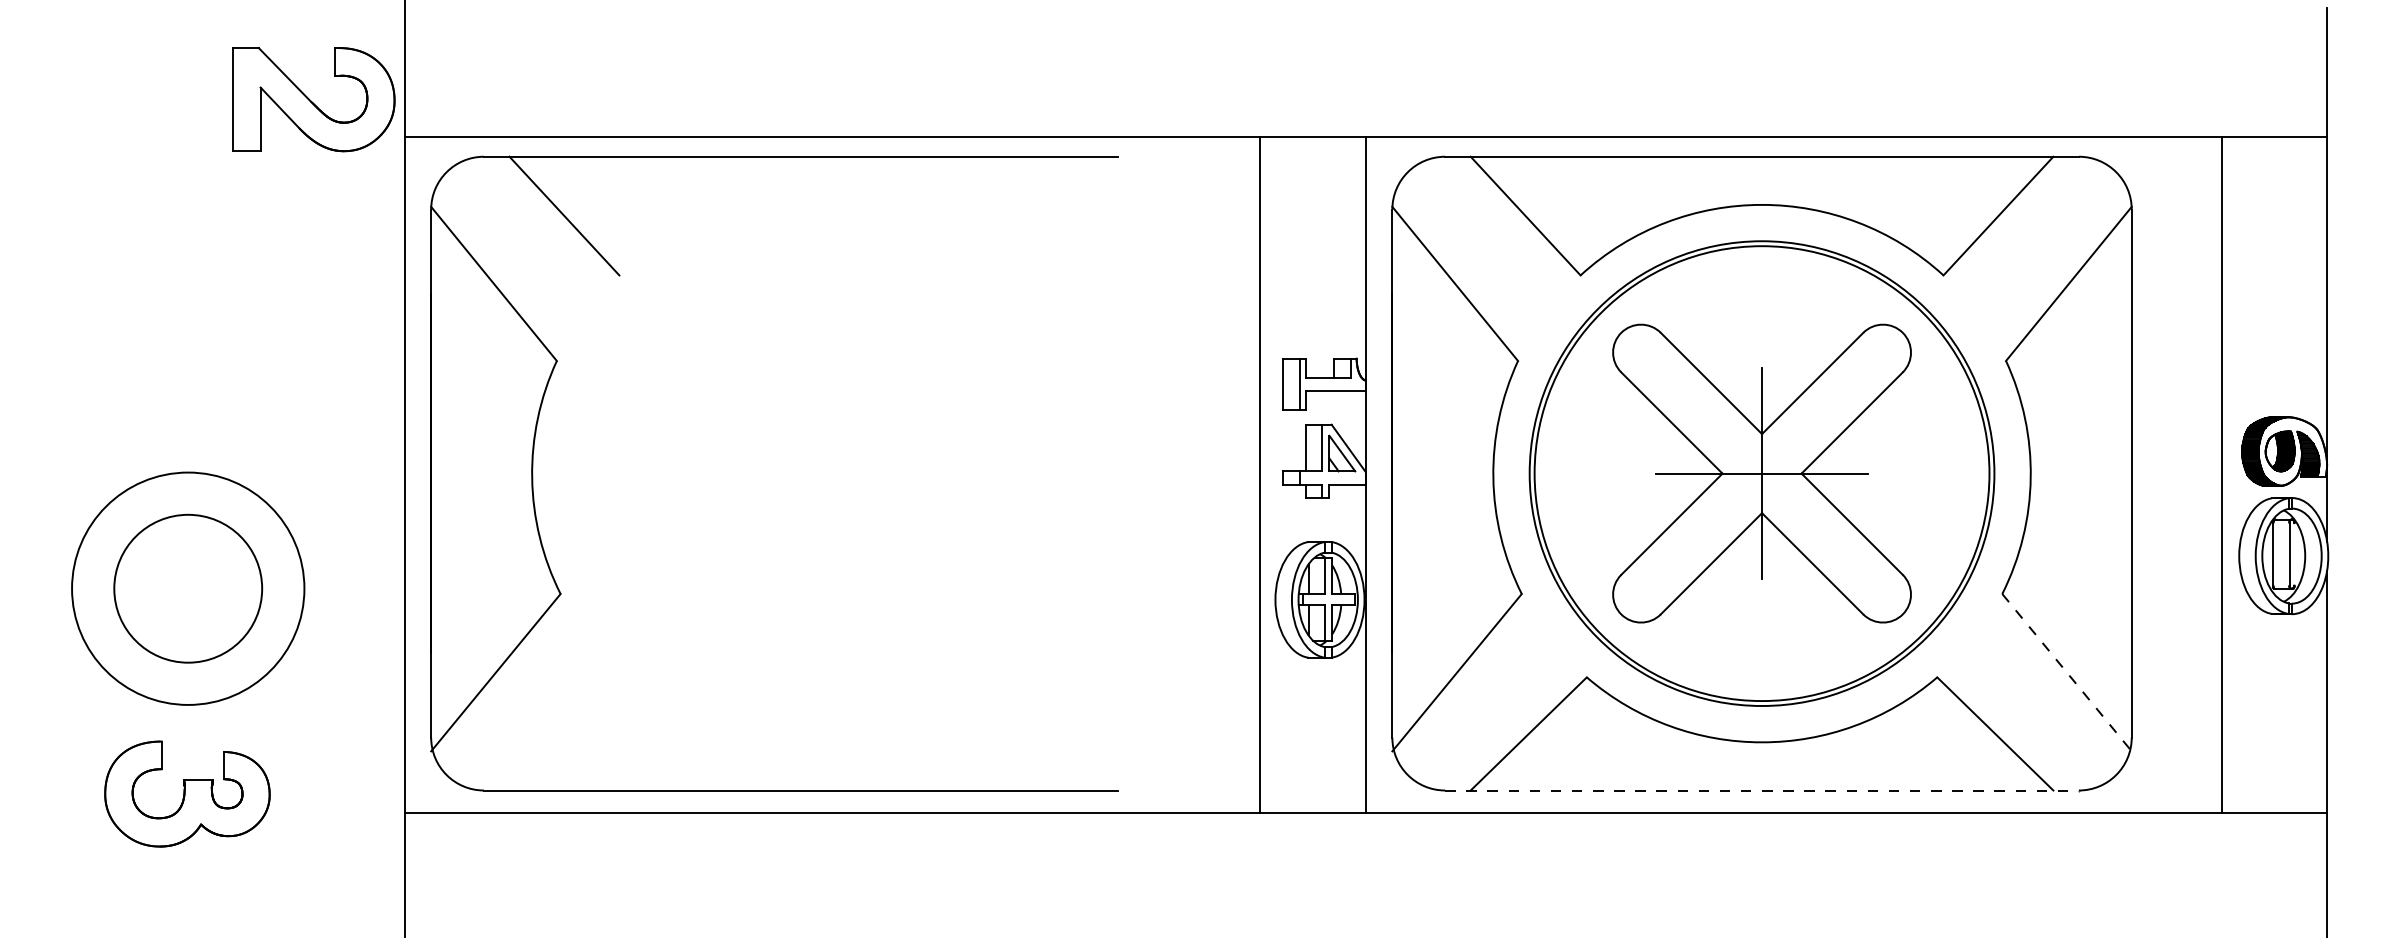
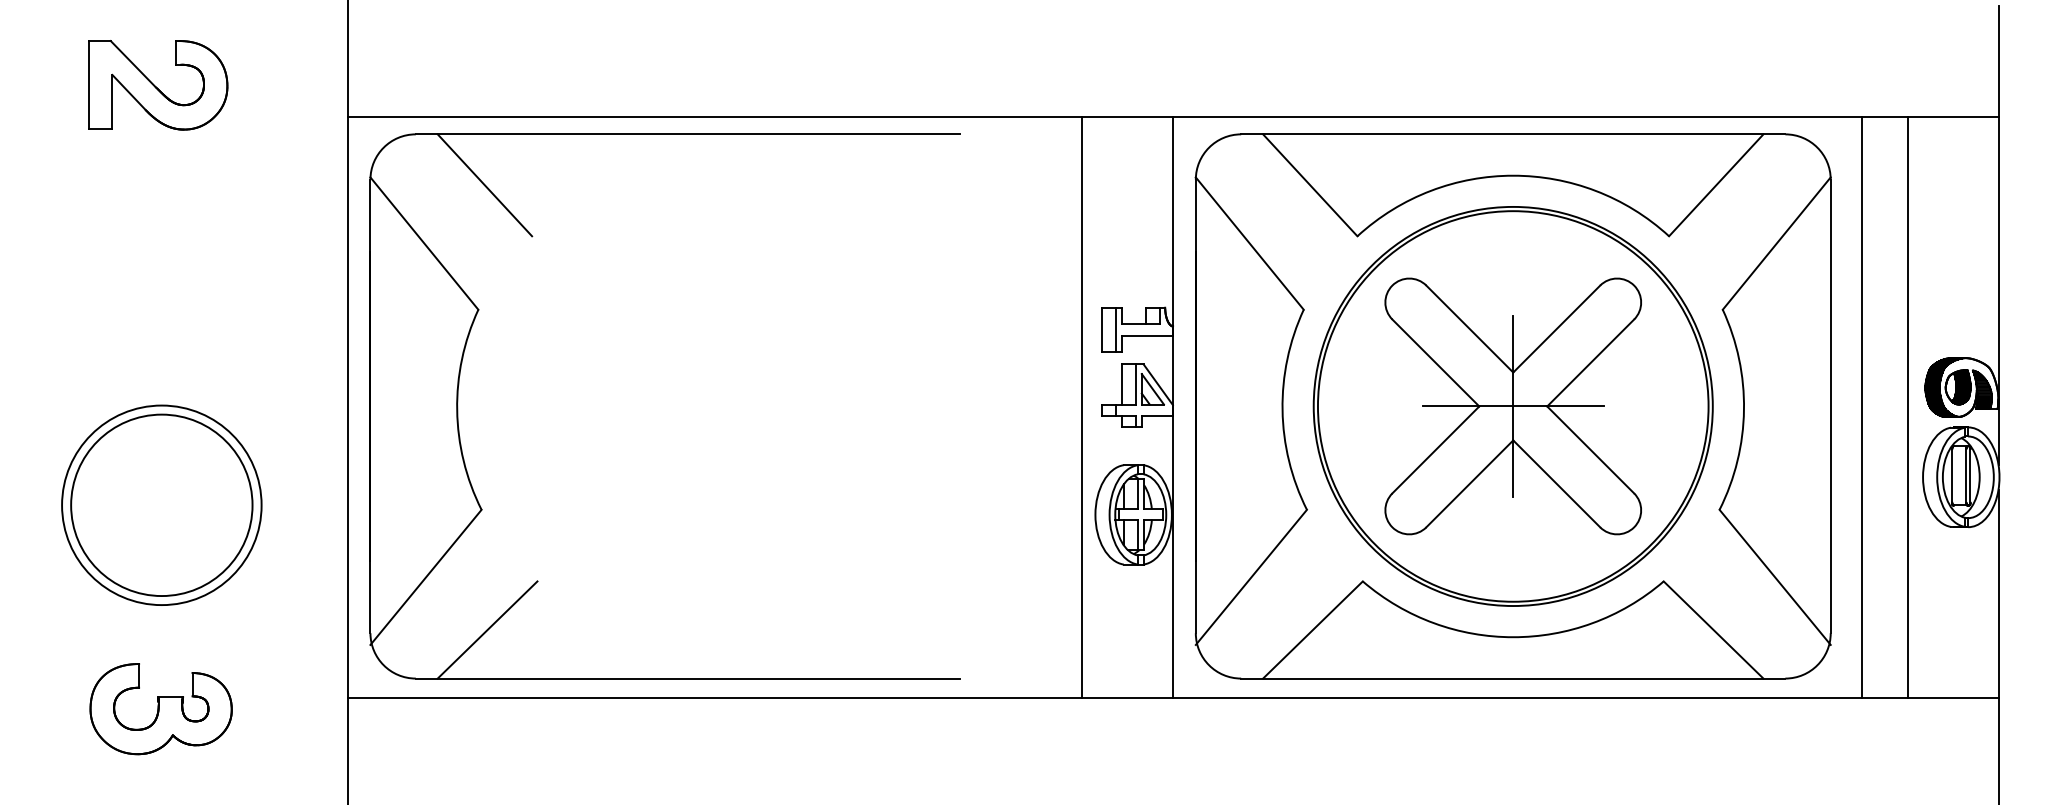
part: (313, 99) -> (157, 85), moved
line: (2168, 474) -> (1862, 407), added
line: (2294, 554) -> (1970, 475), added
circle: (187, 588) -> (161, 505), size x1.43
line: (2067, 672) -> (1775, 577), dashed -> solid
line: (567, 733) -> (487, 629), added
line: (1762, 790) -> (1513, 678), dashed -> solid
part: (187, 793) -> (161, 708), moved

